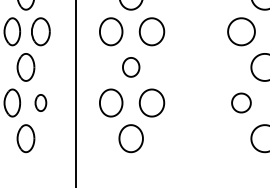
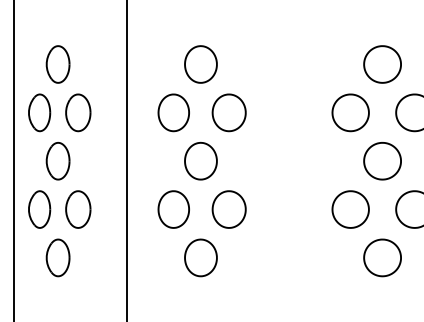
part: (130, 66) -> (200, 160), size x1.43
part: (40, 102) -> (78, 209), size x1.67
part: (241, 102) -> (350, 209), size x1.43

